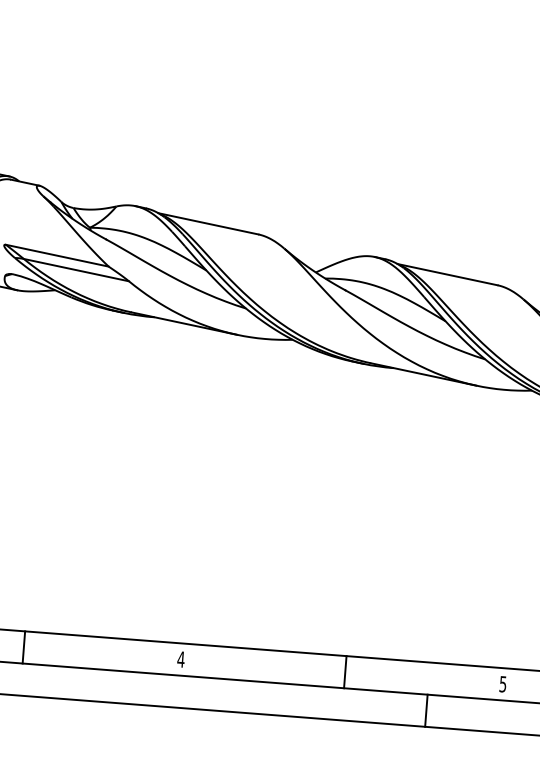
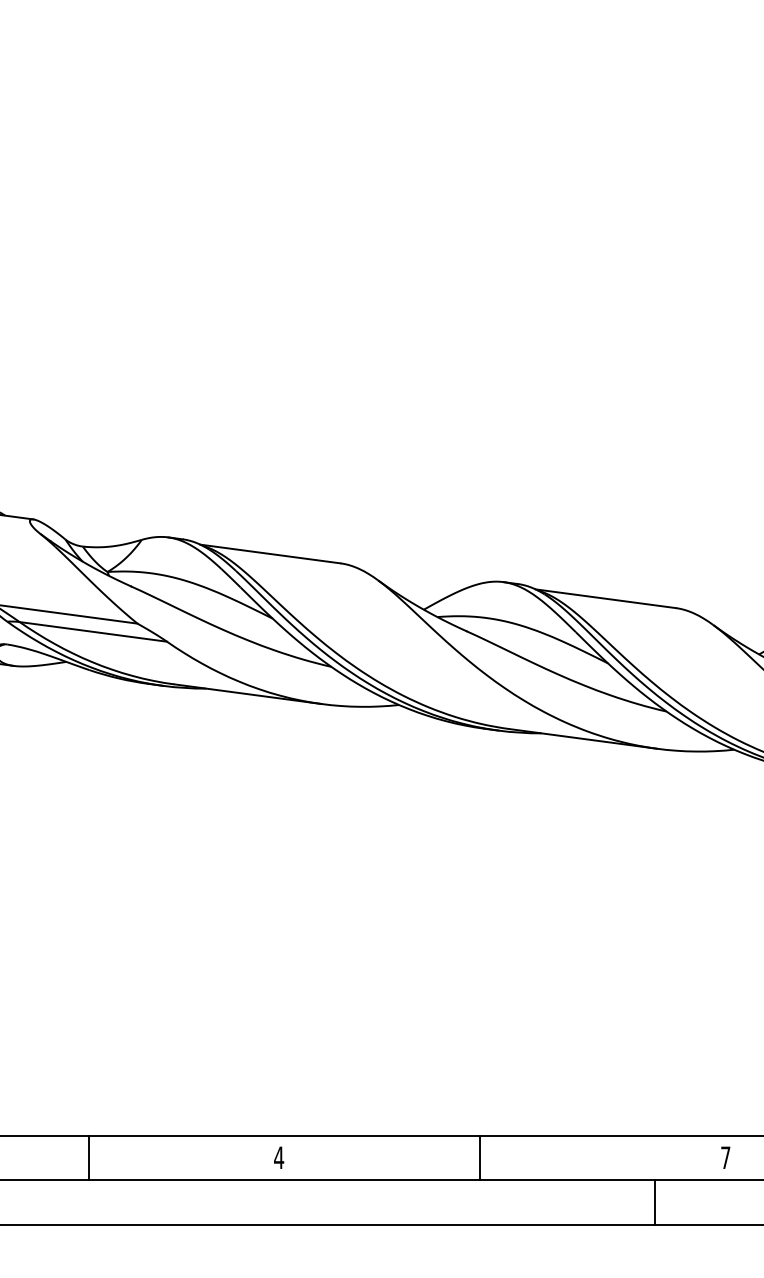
line: (23, 647) -> (88, 1157), moved
line: (345, 671) -> (479, 1157), moved
text: (502, 684) -> (725, 1157), 5 -> 7
line: (426, 710) -> (654, 1202), moved

